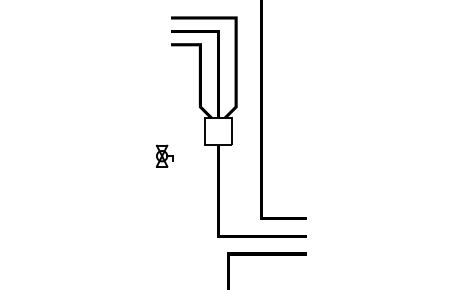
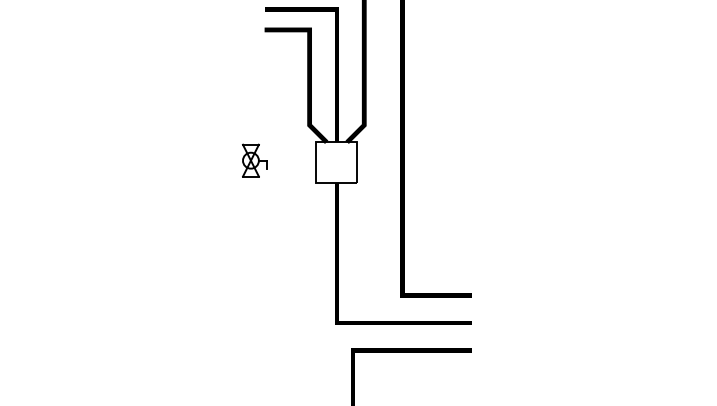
part: (164, 155) -> (254, 159), moved

